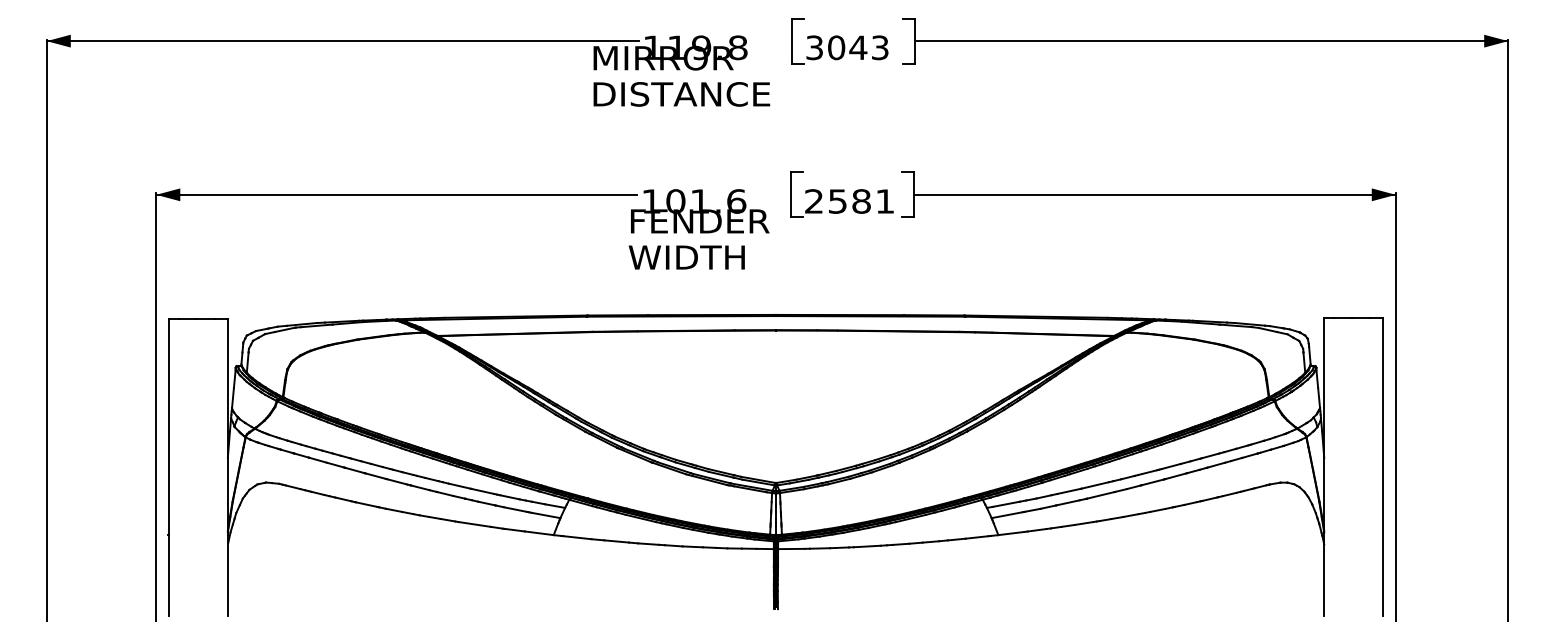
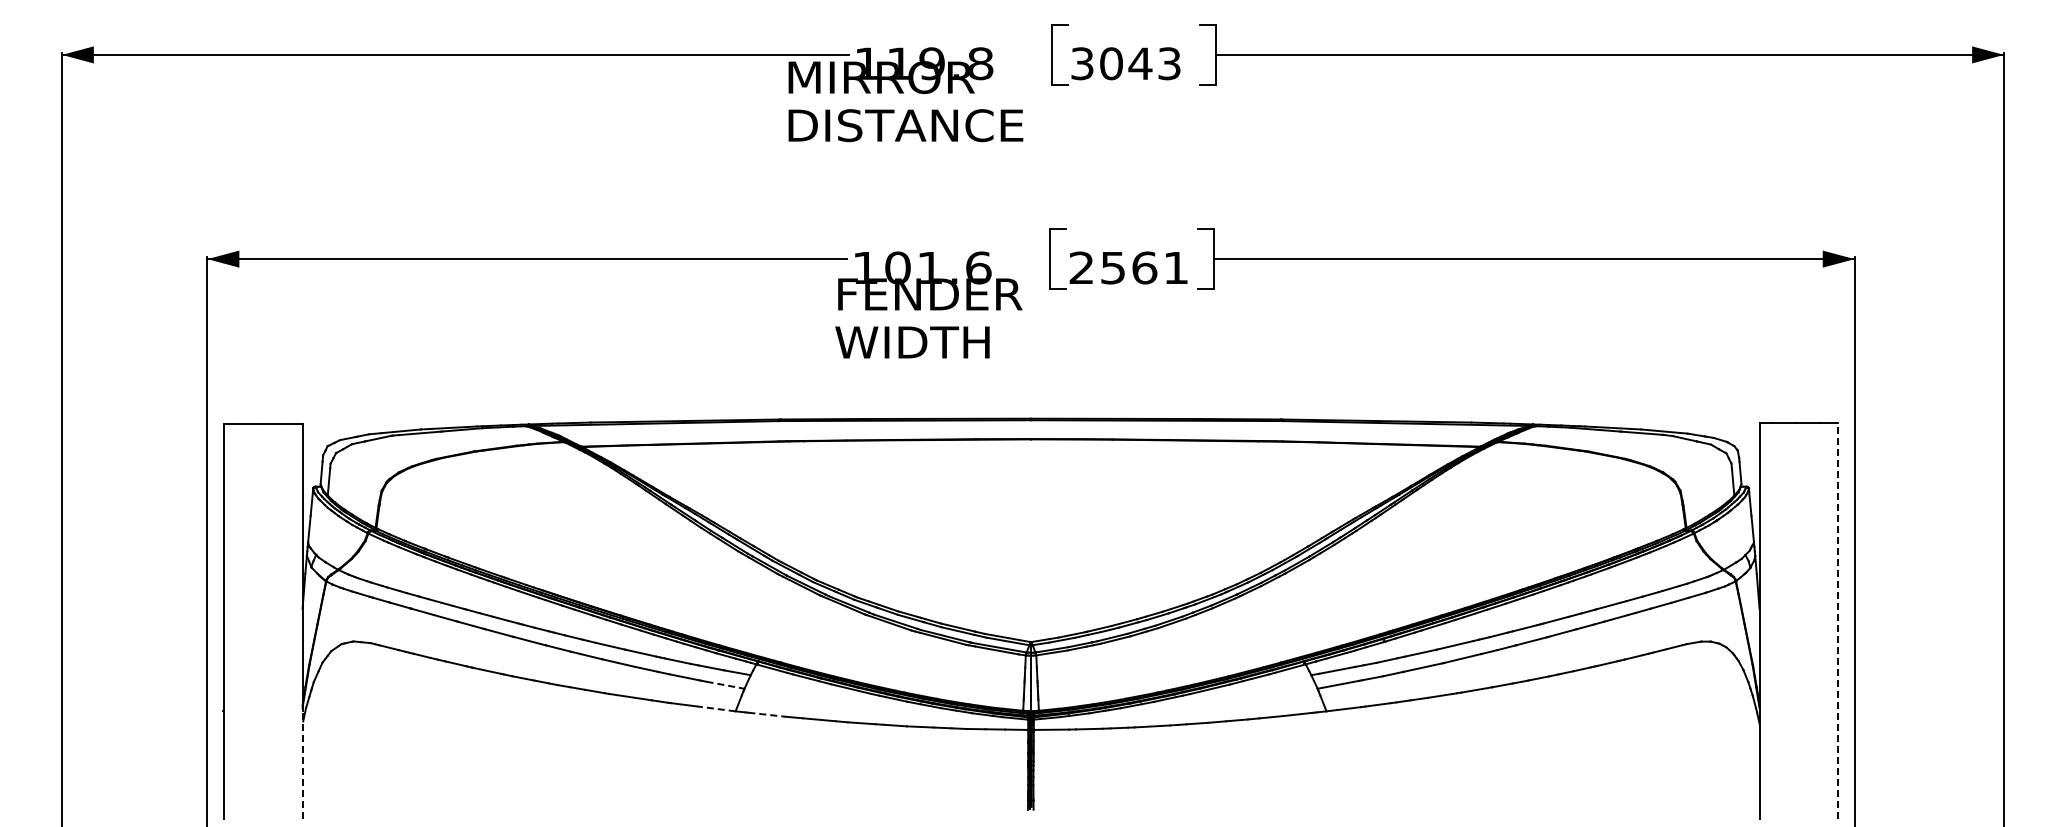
text: (861, 201) -> (1144, 267), 2581 -> 2561
line: (1383, 467) -> (1838, 621), solid -> dashed
line: (546, 515) -> (726, 685), solid -> dashed
line: (538, 532) -> (715, 708), solid -> dashed
line: (577, 537) -> (767, 714), solid -> dashed
line: (228, 575) -> (303, 764), solid -> dashed

